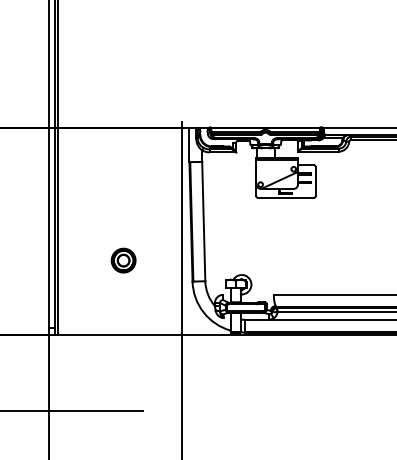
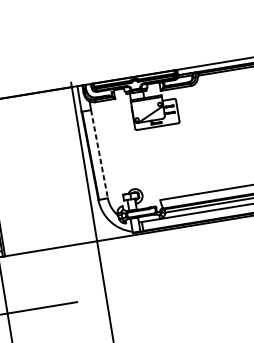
line: (203, 221) -> (99, 154), solid -> dashed
part: (123, 260) -> (44, 192), removed

